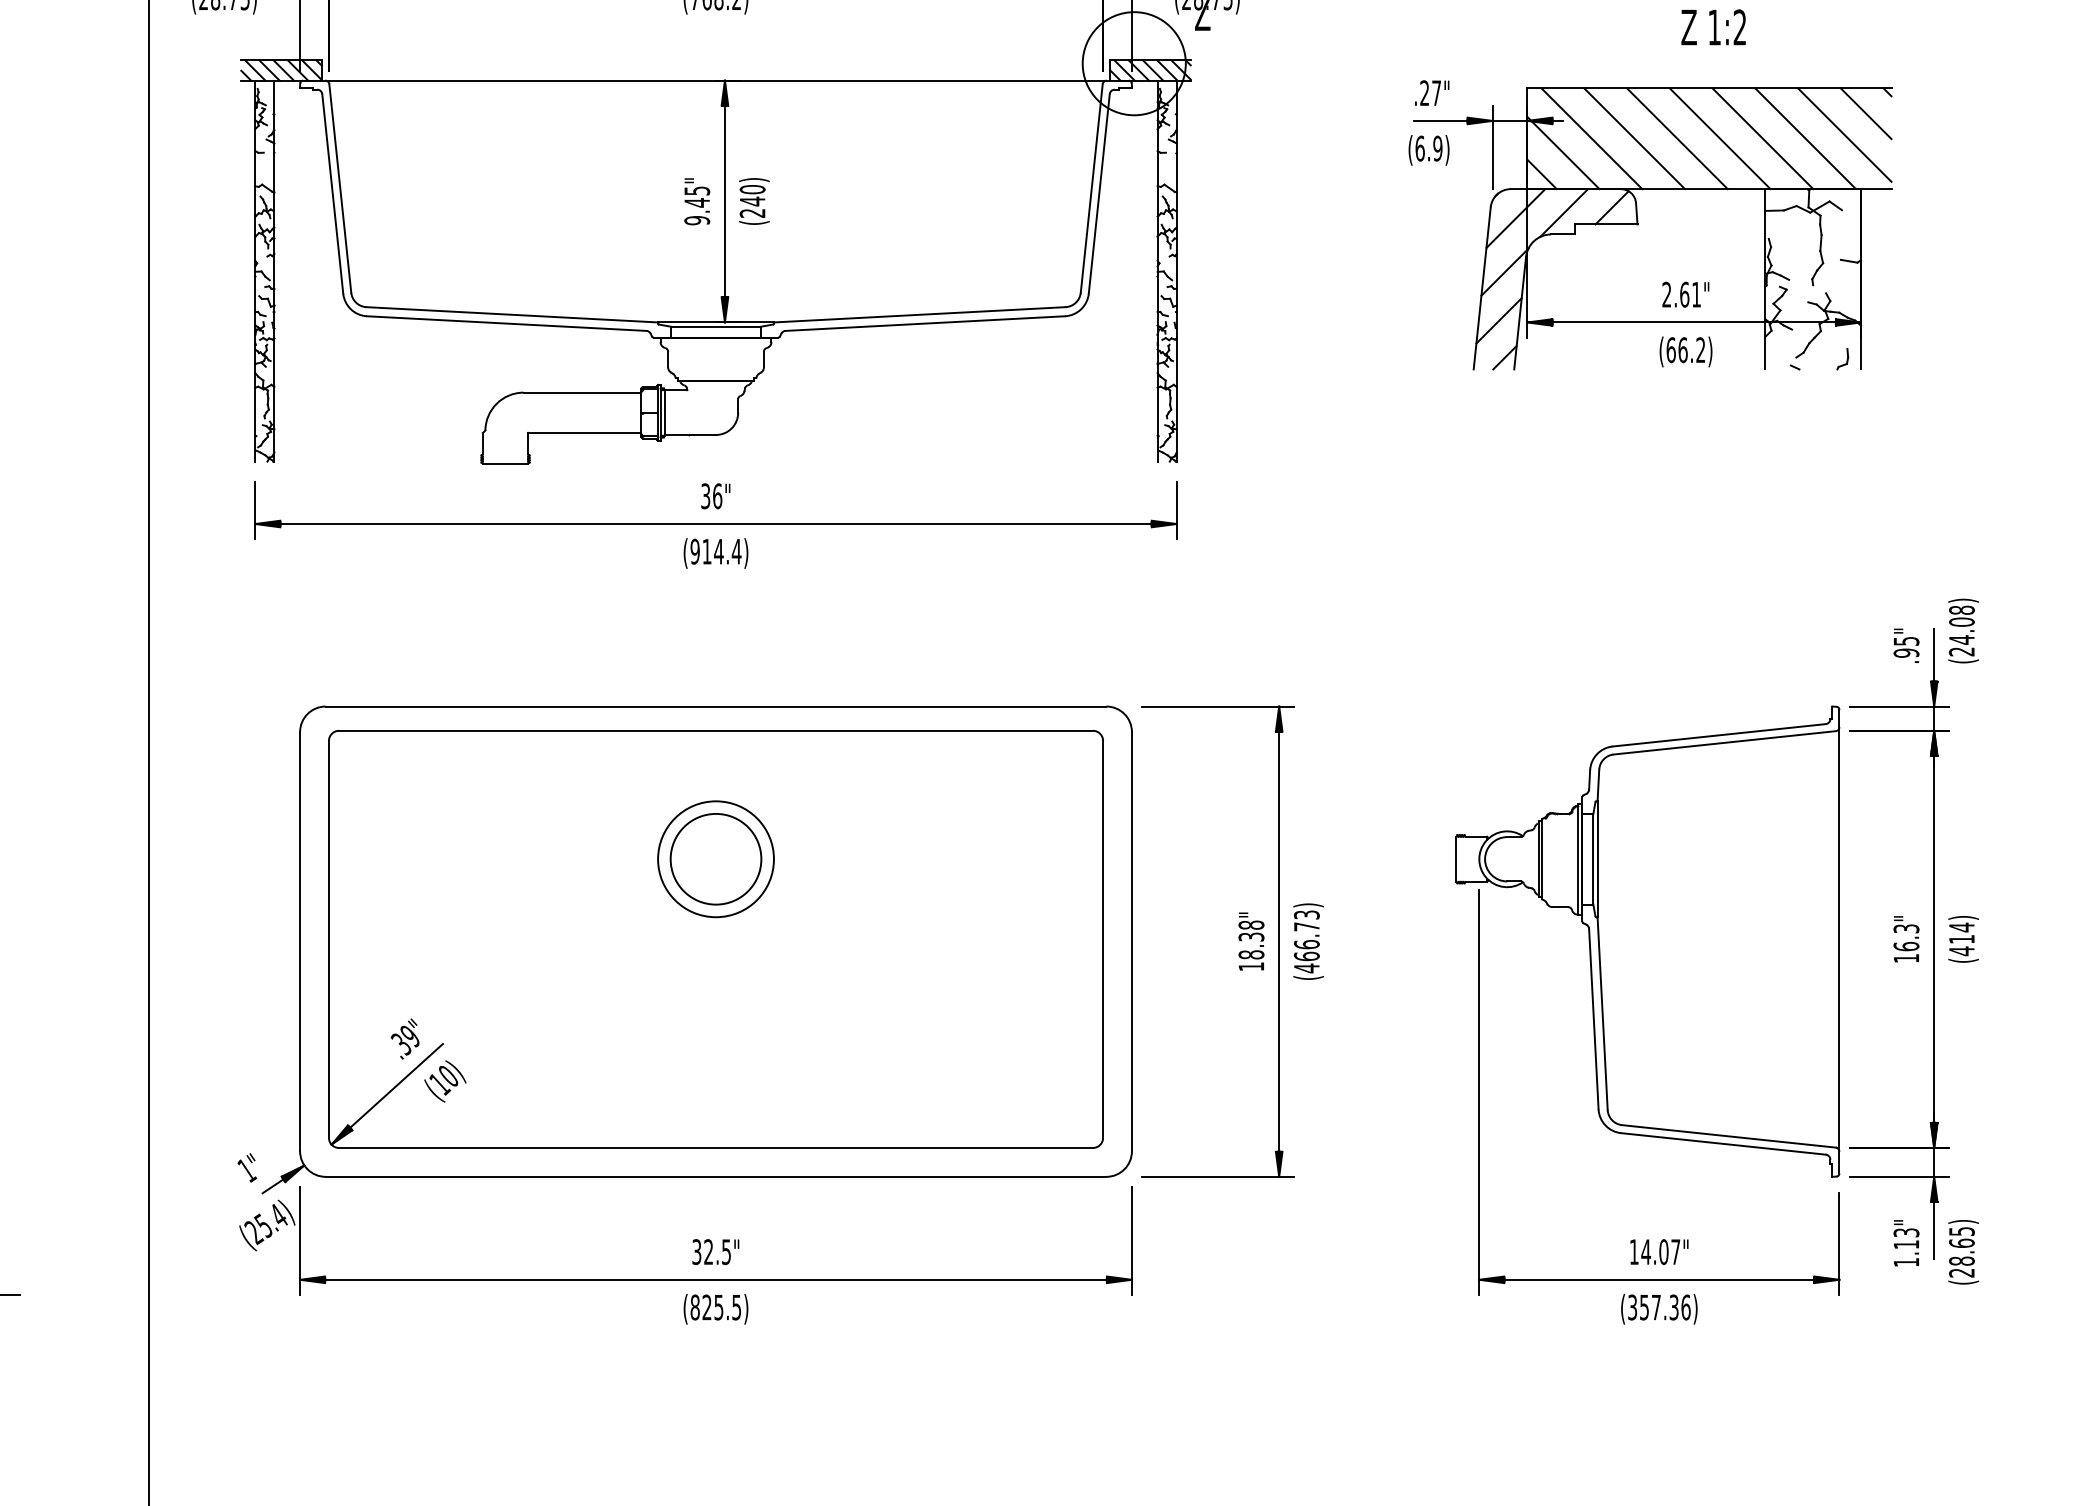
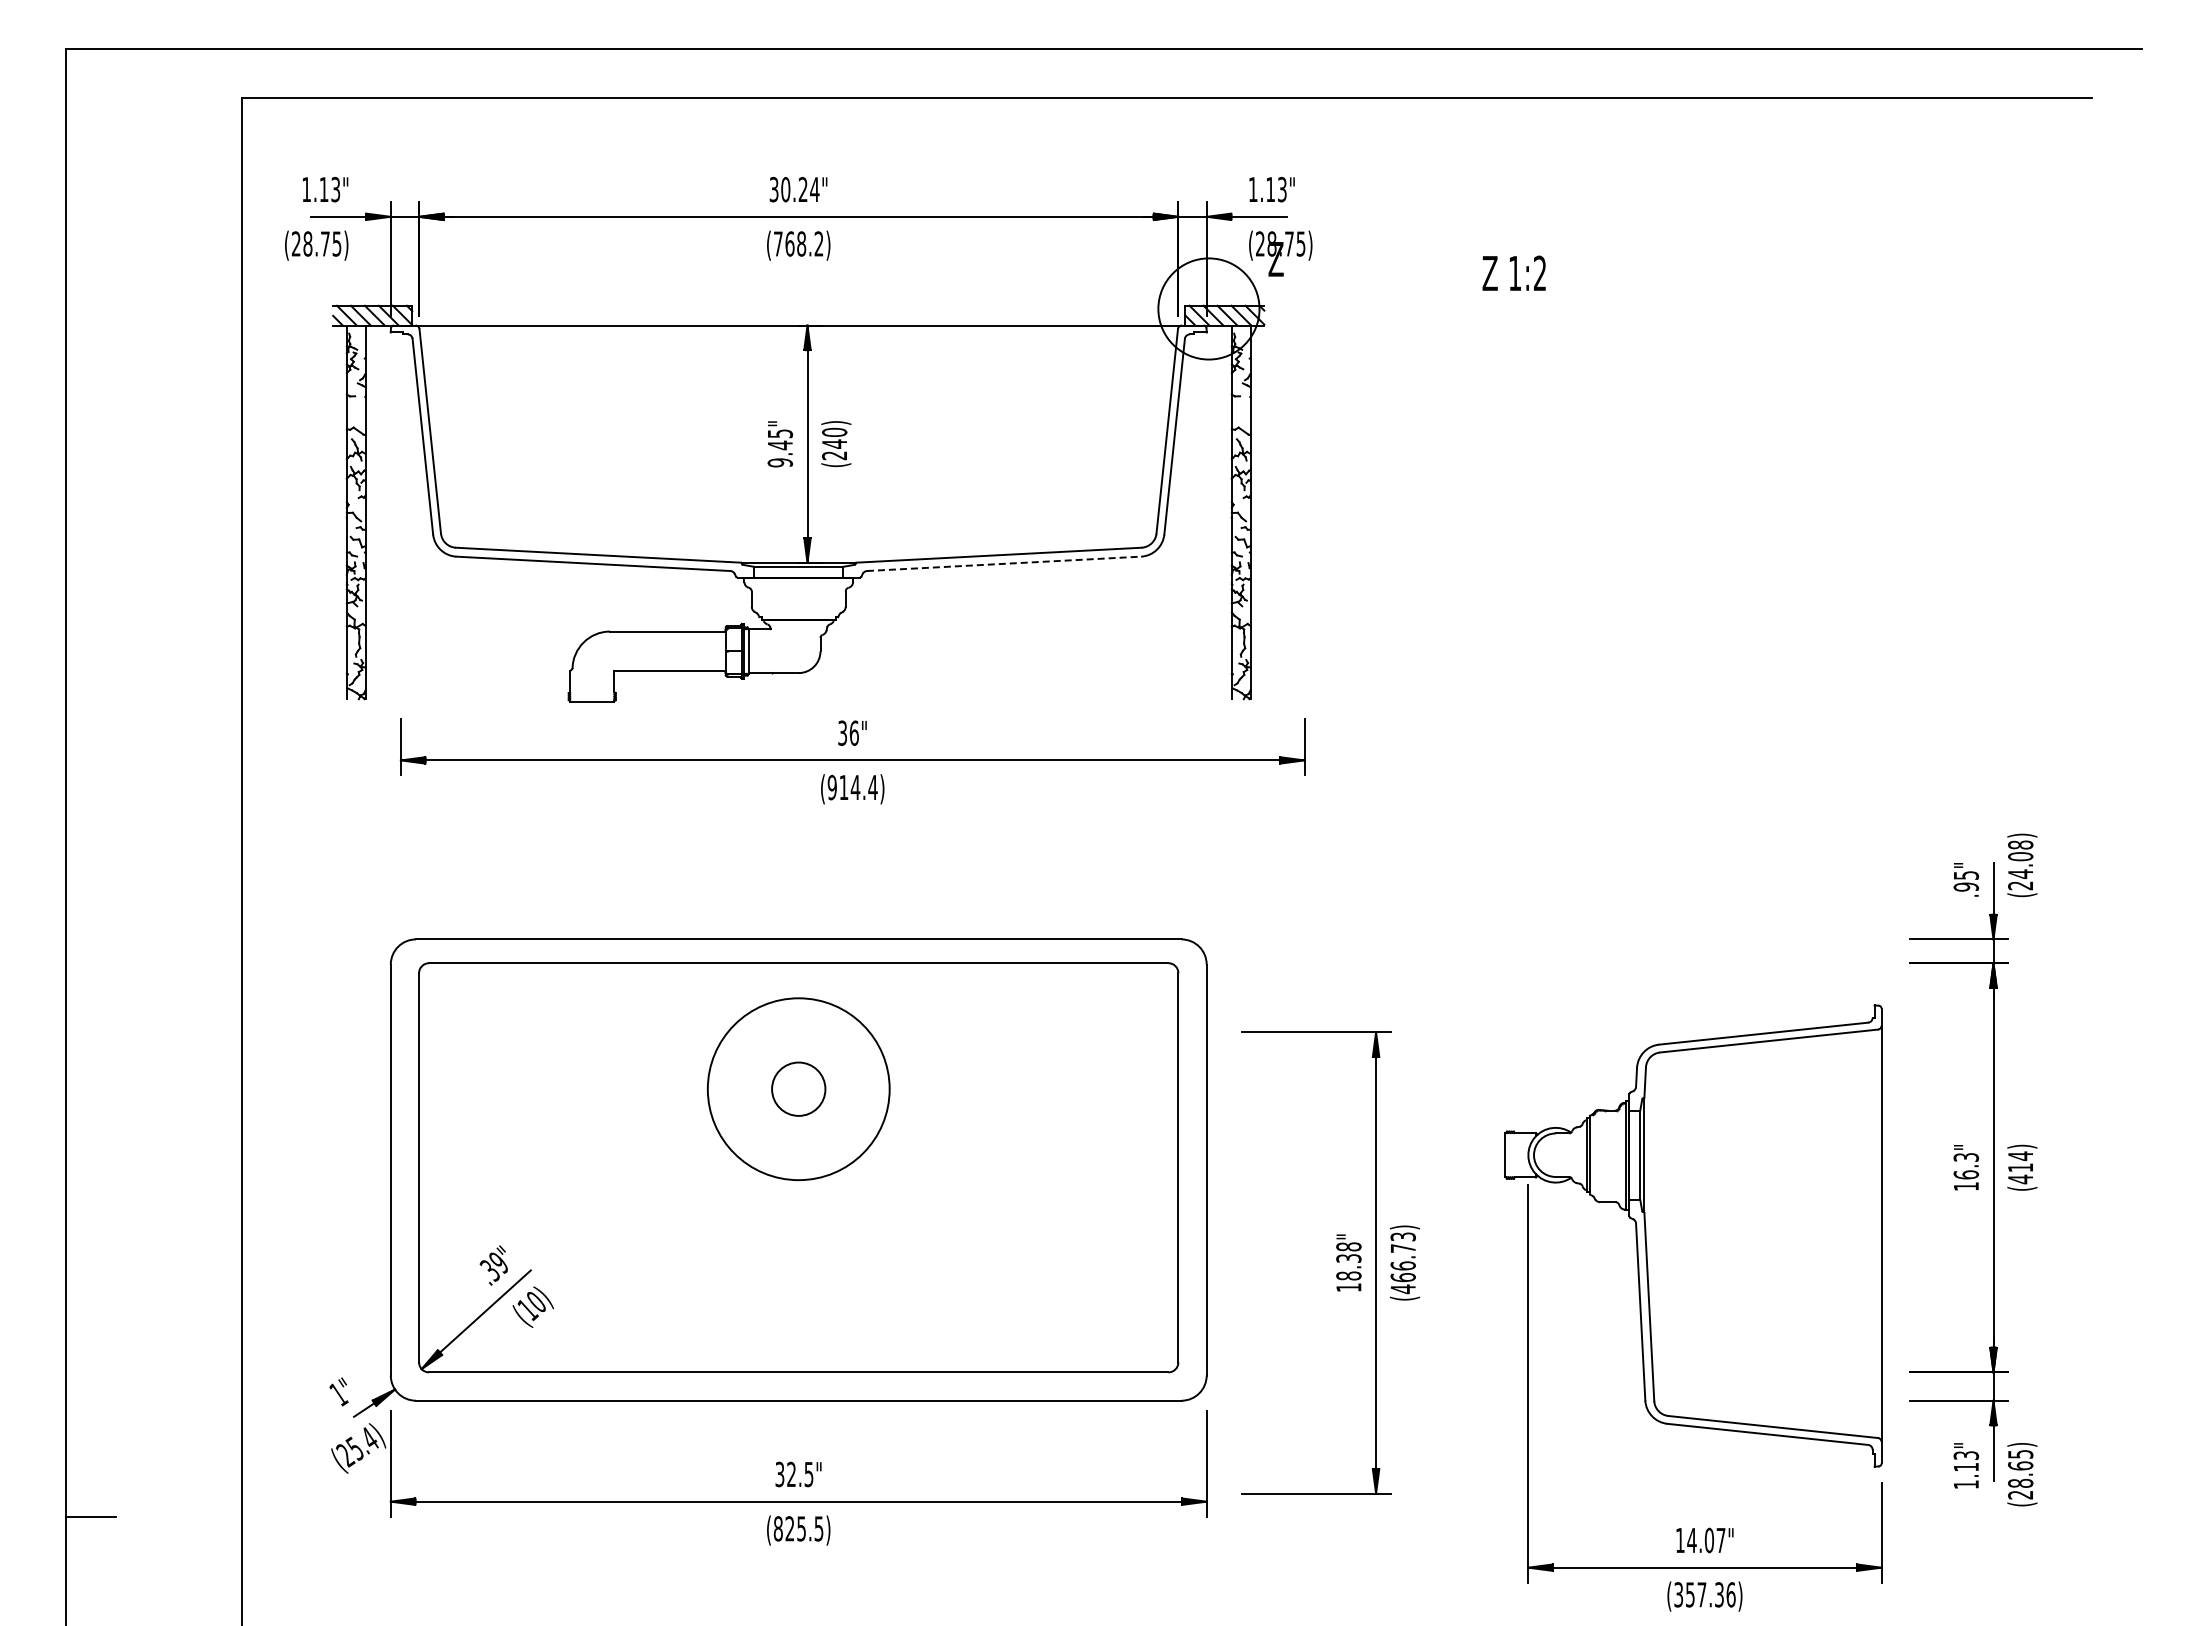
text: (1712, 26) -> (1513, 272), moved
part: (1650, 225) -> (1715, 467), removed
line: (925, 323) -> (1004, 563), solid -> dashed
part: (715, 525) -> (852, 761), moved
circle: (715, 858) -> (798, 1088), size x0.6
circle: (715, 859) -> (798, 1089), size x1.6
part: (1238, 940) -> (1336, 1261), moved
part: (1647, 1014) -> (1693, 1307), moved

